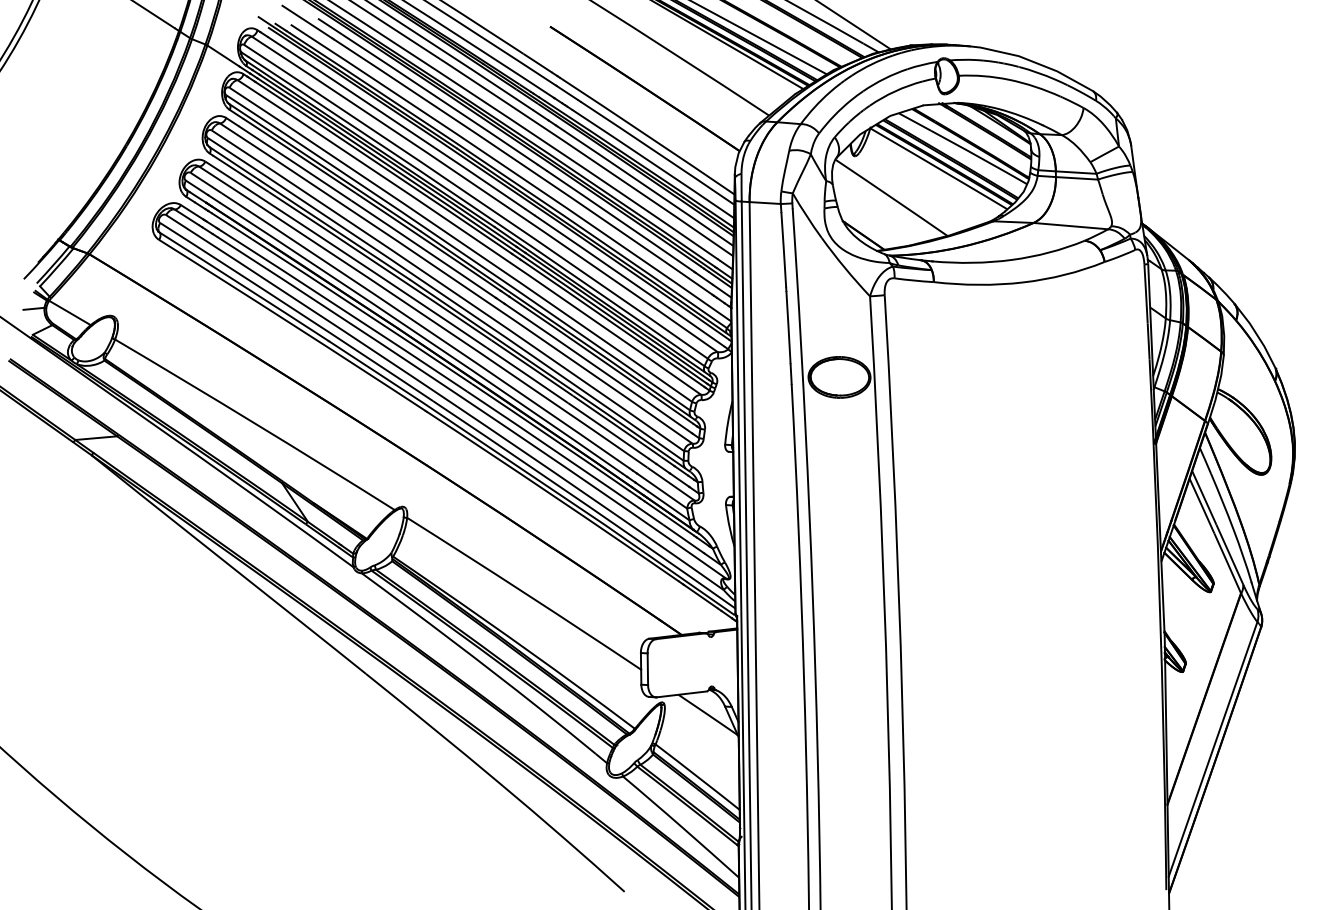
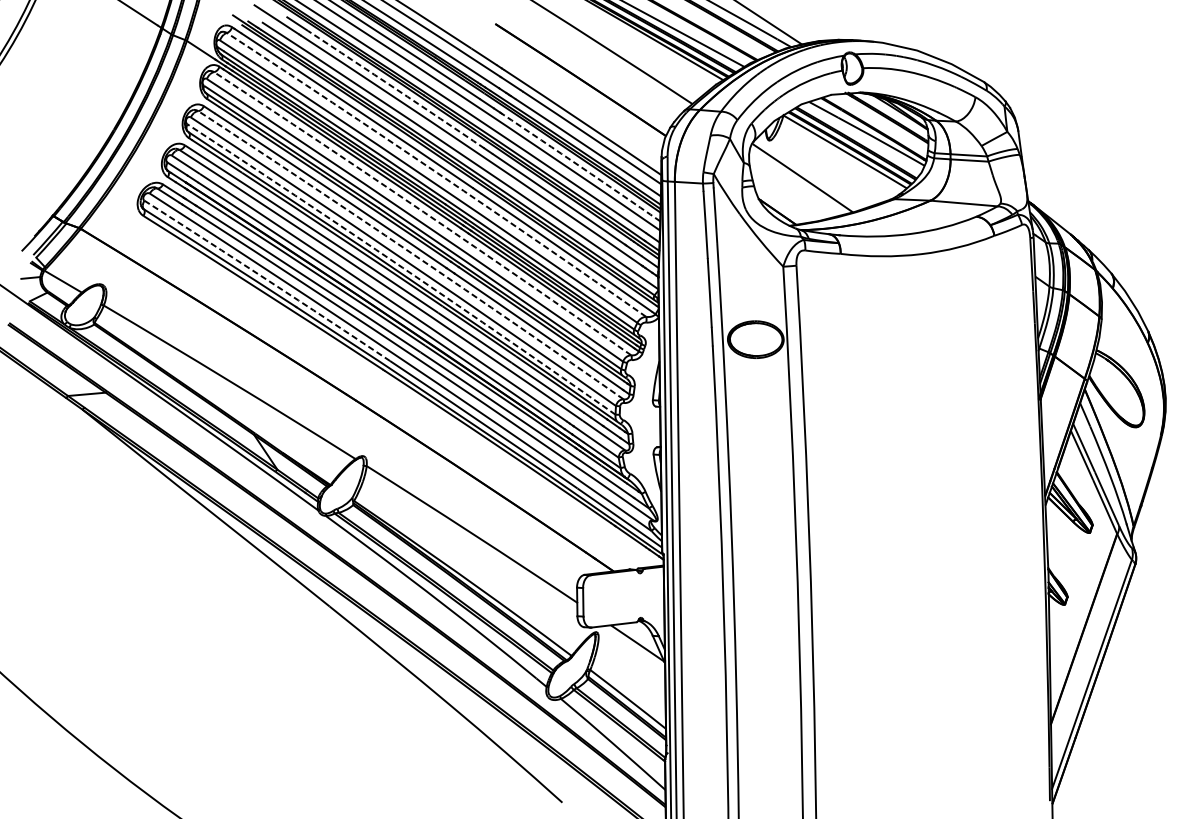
arc: (440, 99) -> (396, 89), solid -> dashed
arc: (645, 185) -> (581, 166), solid -> dashed
arc: (486, 192) -> (438, 173), solid -> dashed
arc: (470, 235) -> (423, 211), solid -> dashed
arc: (457, 281) -> (412, 253), solid -> dashed
arc: (447, 297) -> (403, 267), solid -> dashed
arc: (297, 311) -> (268, 280), solid -> dashed

